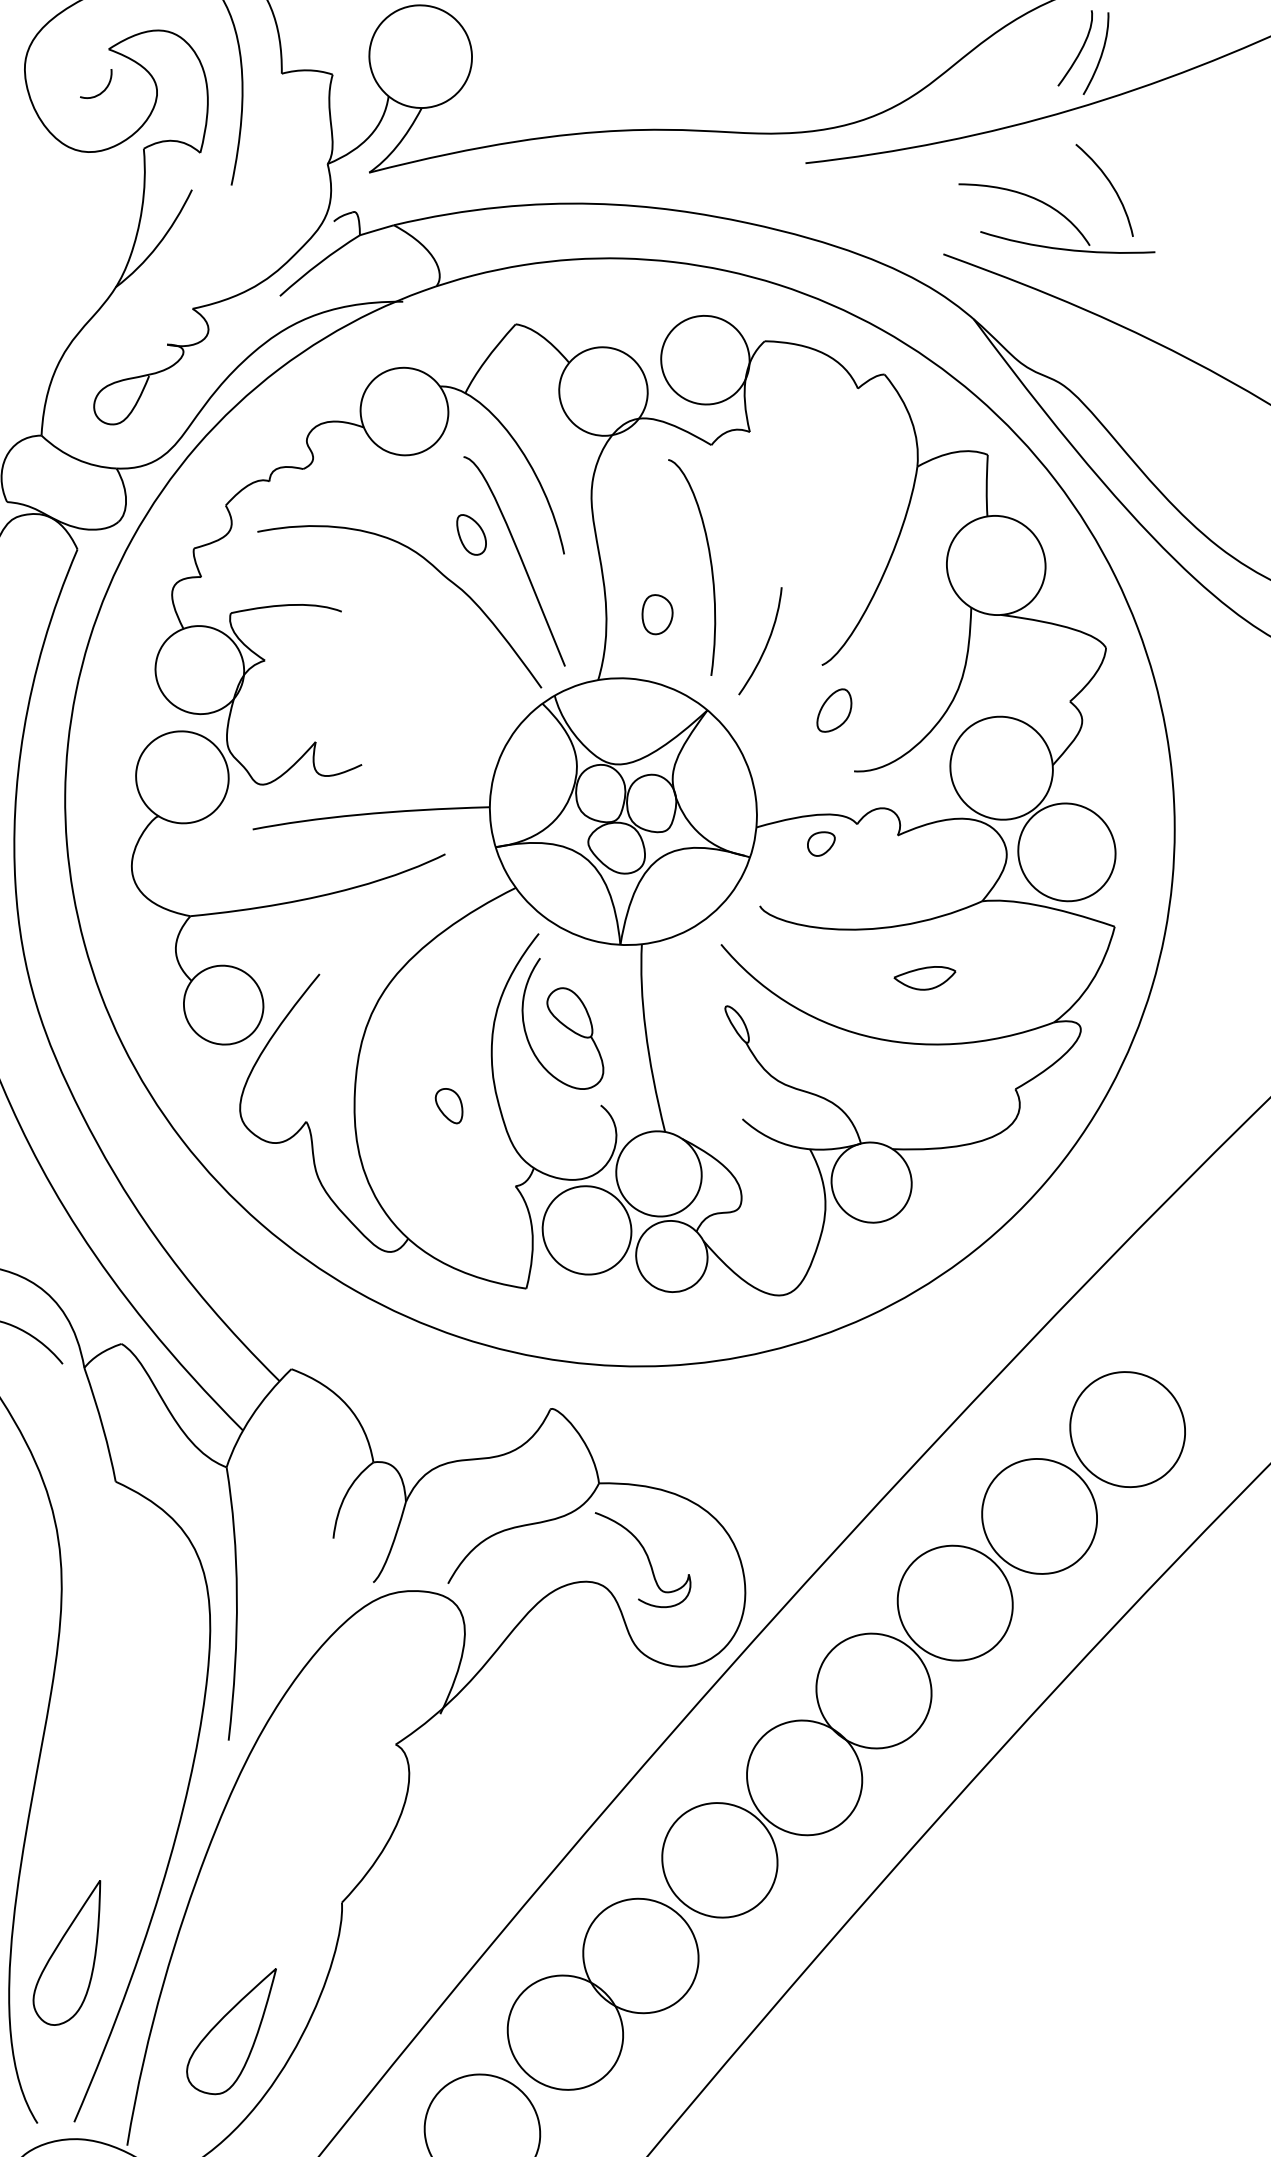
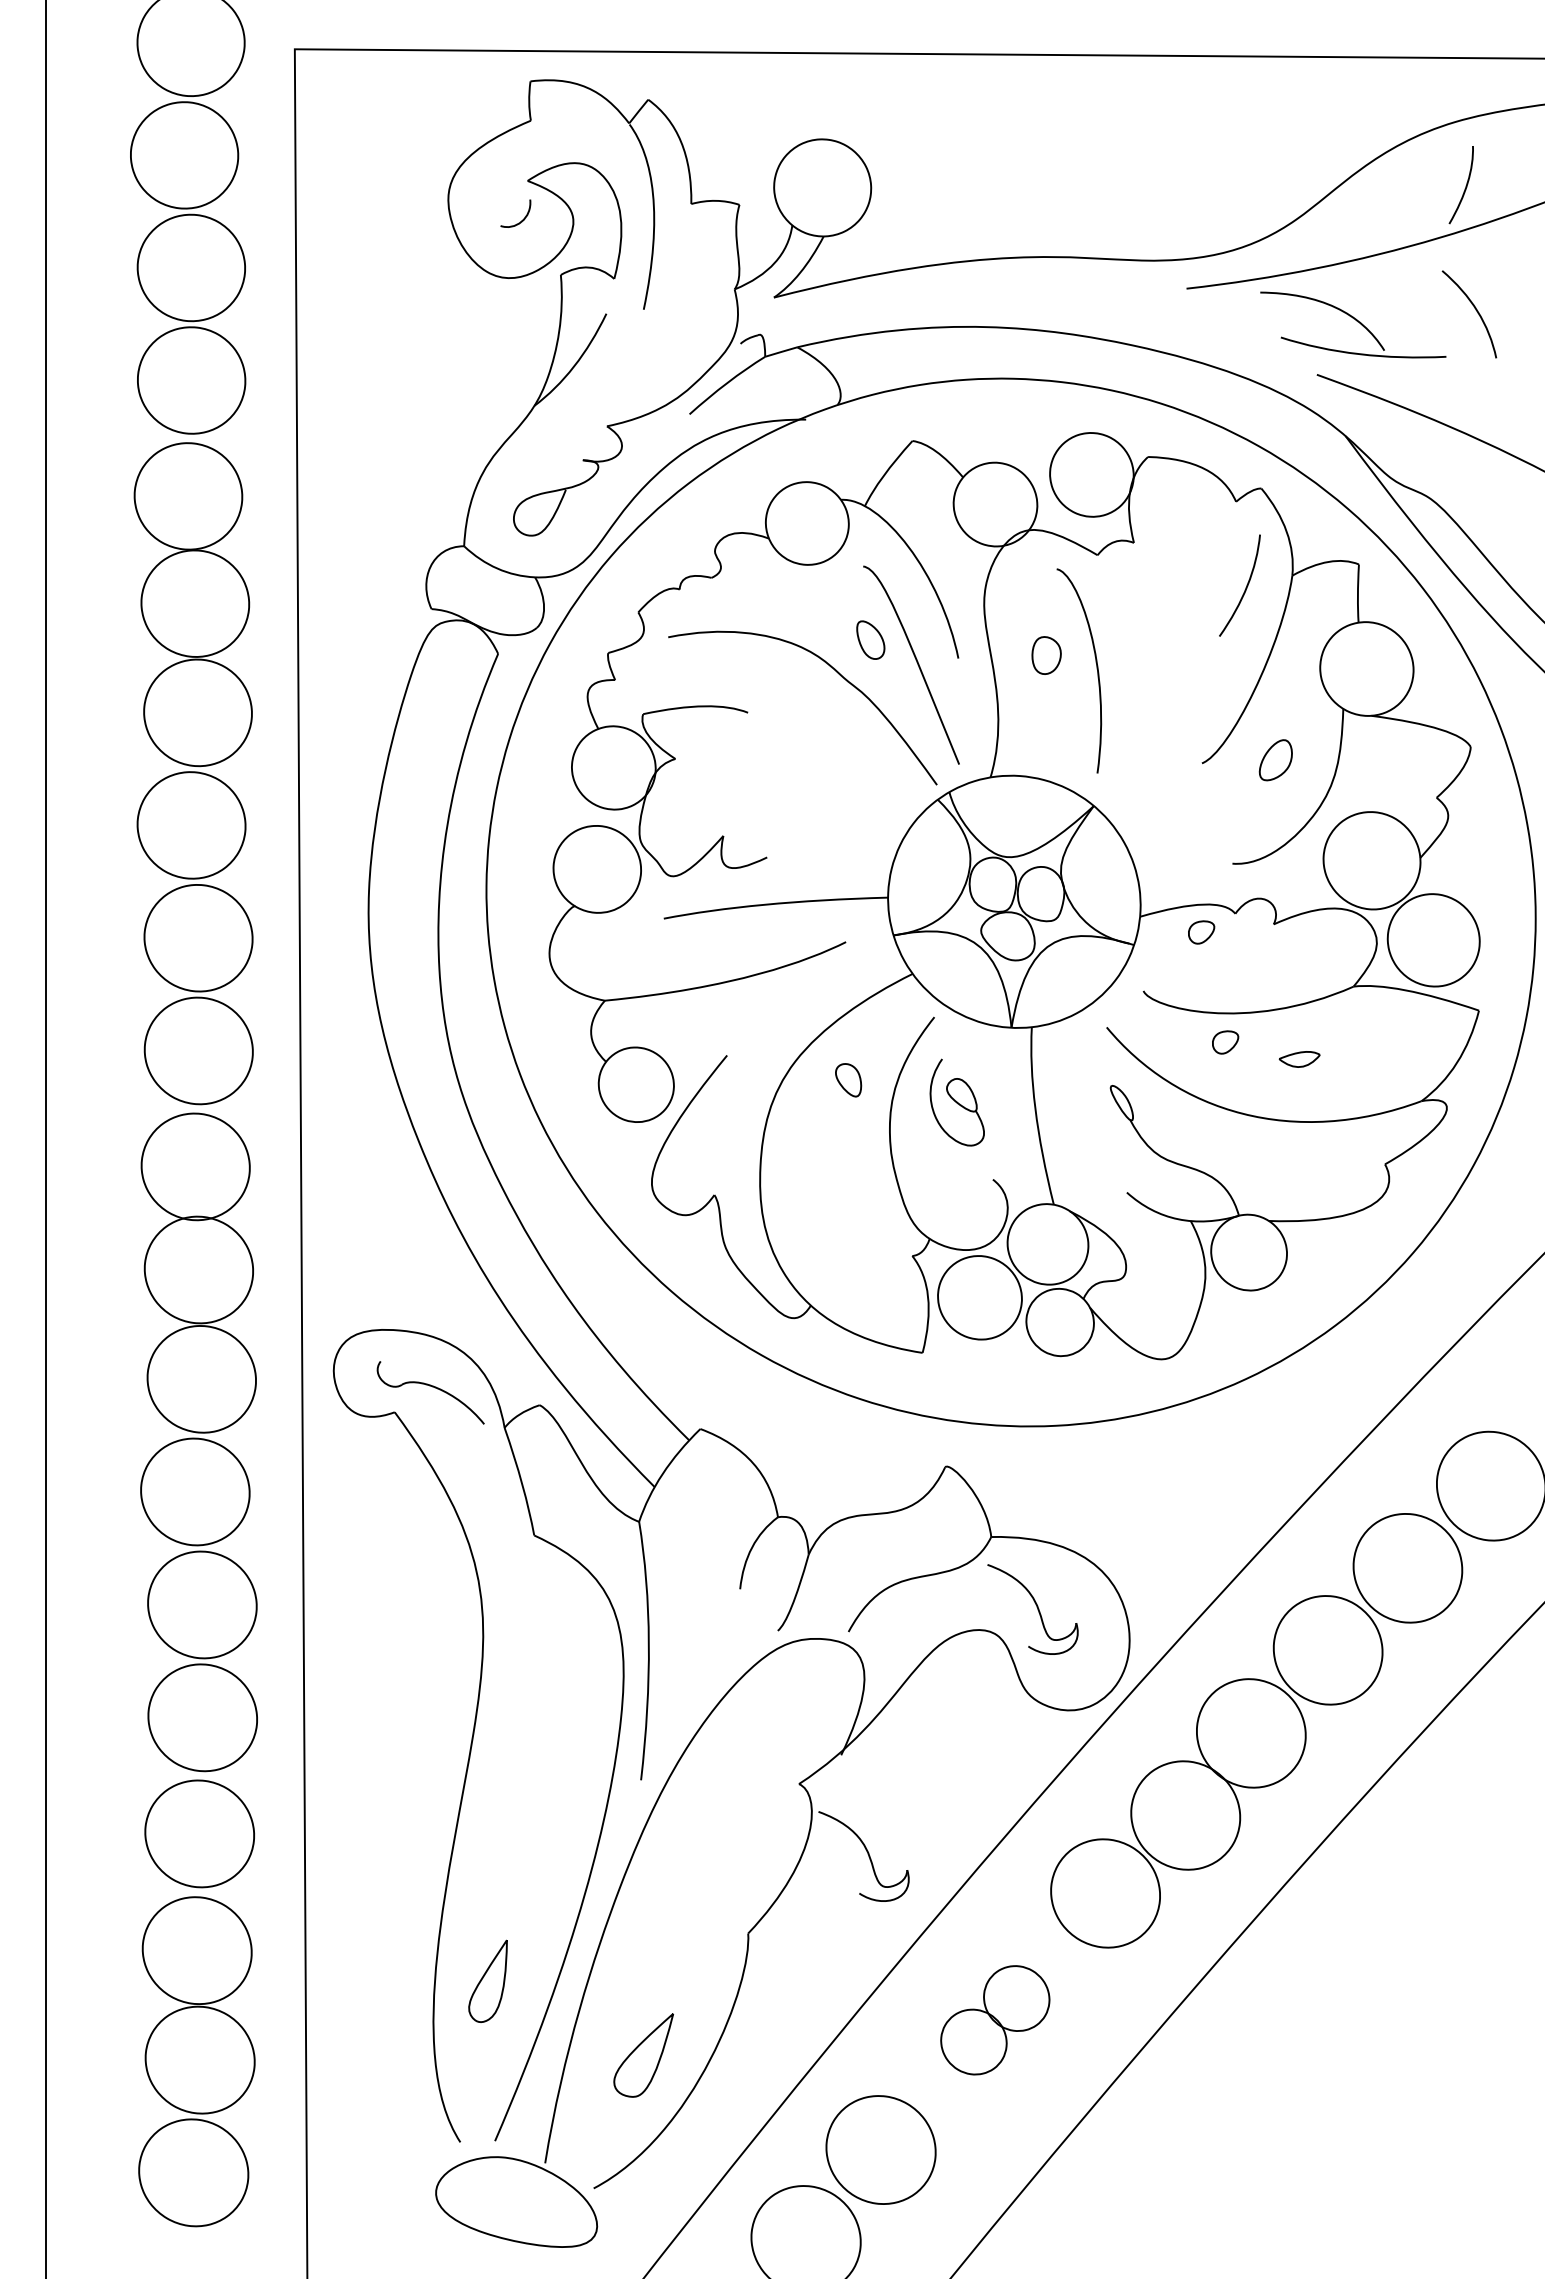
curve: (1079, 50) -> (1445, 182), removed
part: (1057, 218) -> (1353, 324), moved
part: (657, 614) -> (1046, 655), moved
curve: (766, 643) -> (1245, 587), moved
part: (834, 710) -> (1275, 760), moved
part: (846, 960) -> (1225, 1042), added
part: (924, 978) -> (1299, 1059), size x0.7
part: (563, 1023) -> (957, 1102), size x0.7
part: (449, 1106) -> (848, 1080), moved
part: (463, 1821) -> (863, 1856), added
part: (66, 1953) -> (487, 1981), size x0.6
part: (603, 1994) -> (995, 2020), size x0.6
part: (231, 2031) -> (643, 2055), size x0.7

